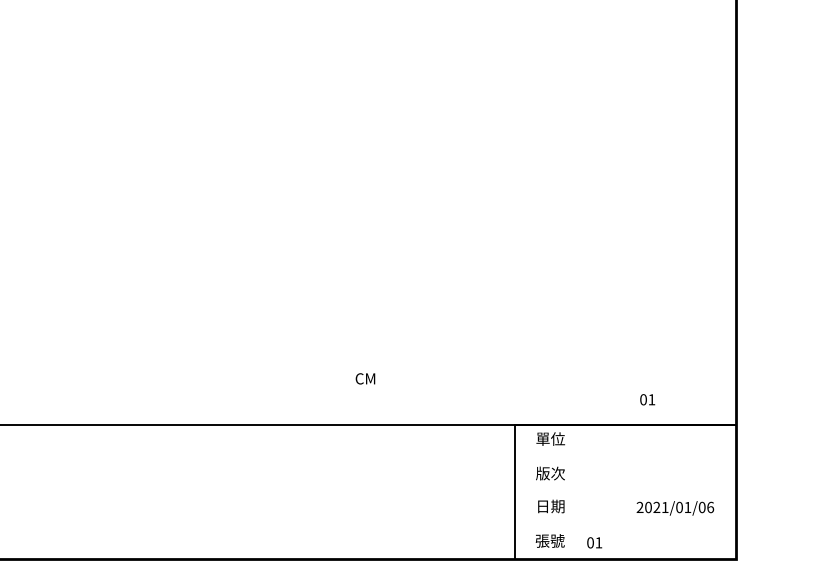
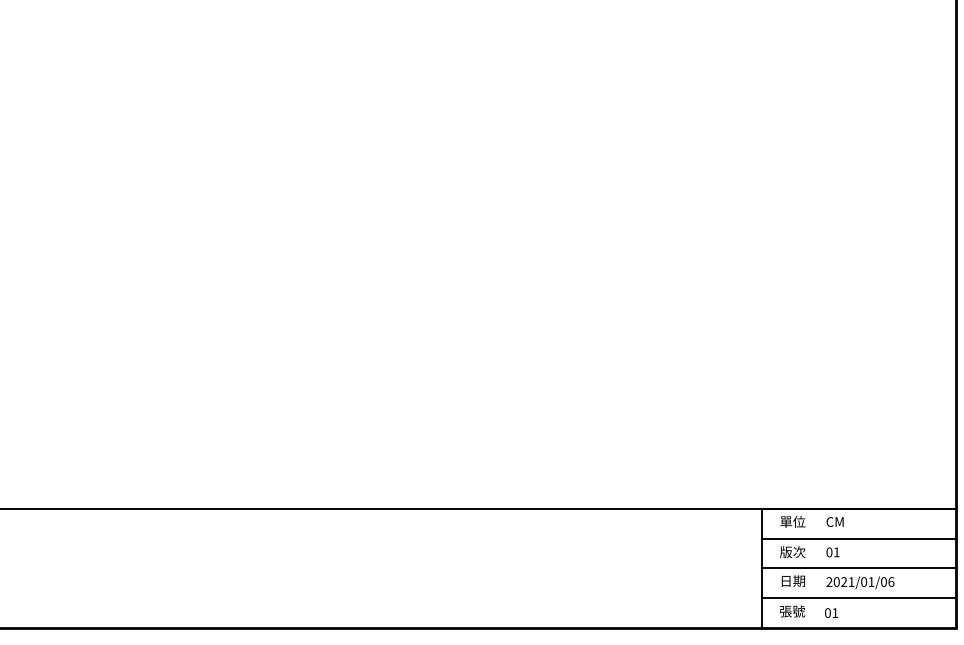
text: (364, 378) -> (834, 521), moved
text: (647, 399) -> (832, 552), moved
line: (625, 457) -> (858, 538), added
line: (625, 492) -> (858, 568), added
text: (675, 508) -> (860, 582), moved
line: (625, 526) -> (858, 598), added

